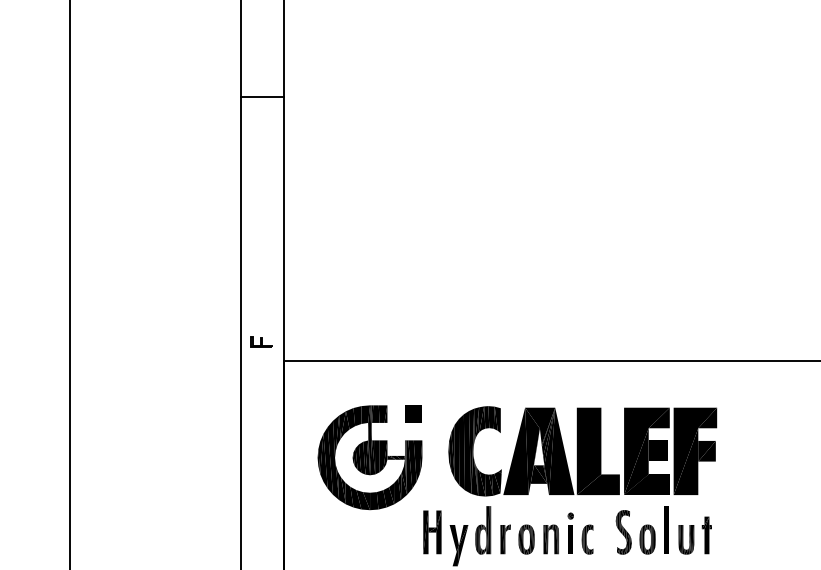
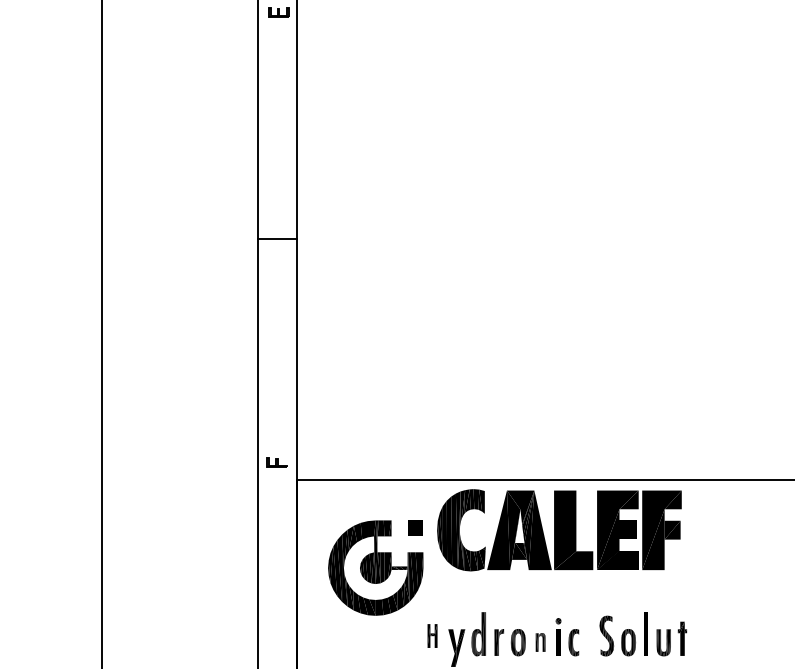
part: (582, 451) -> (559, 530), moved
part: (432, 531) -> (432, 635), size x0.6
part: (550, 539) -> (540, 642), size x0.7

